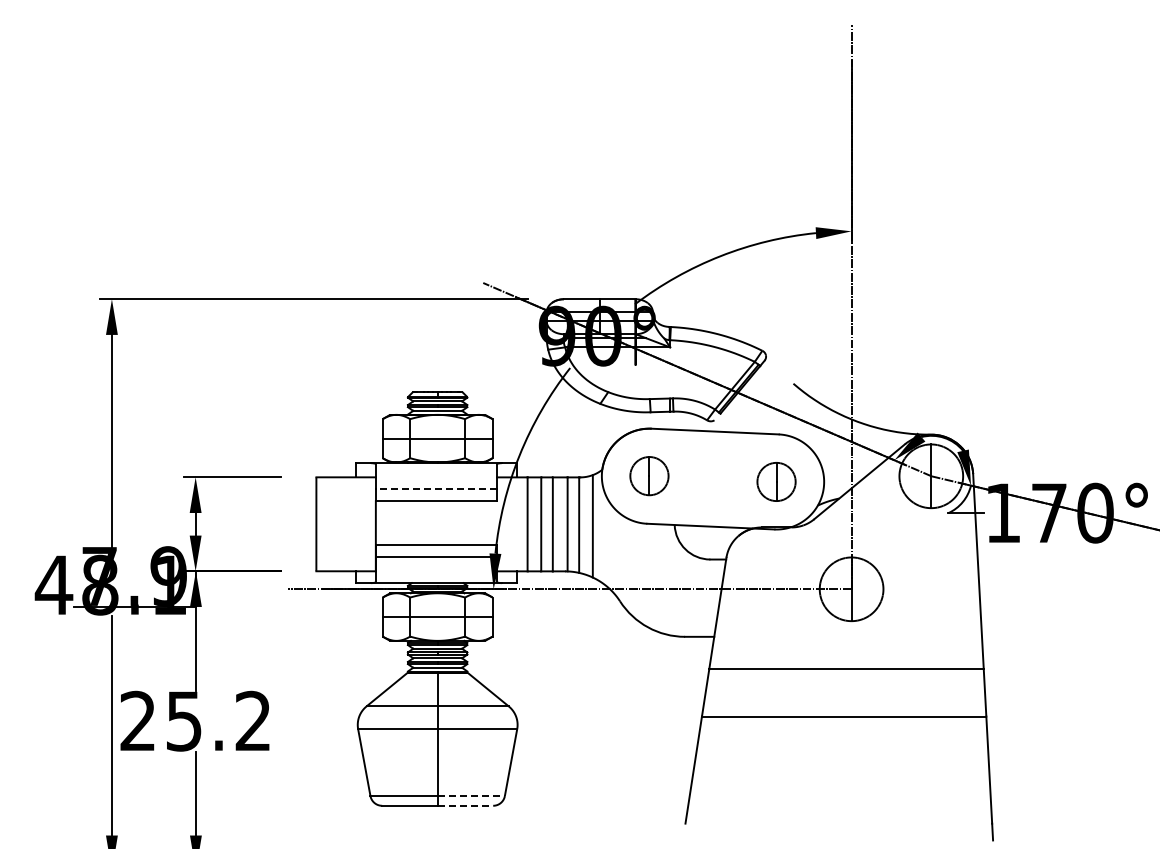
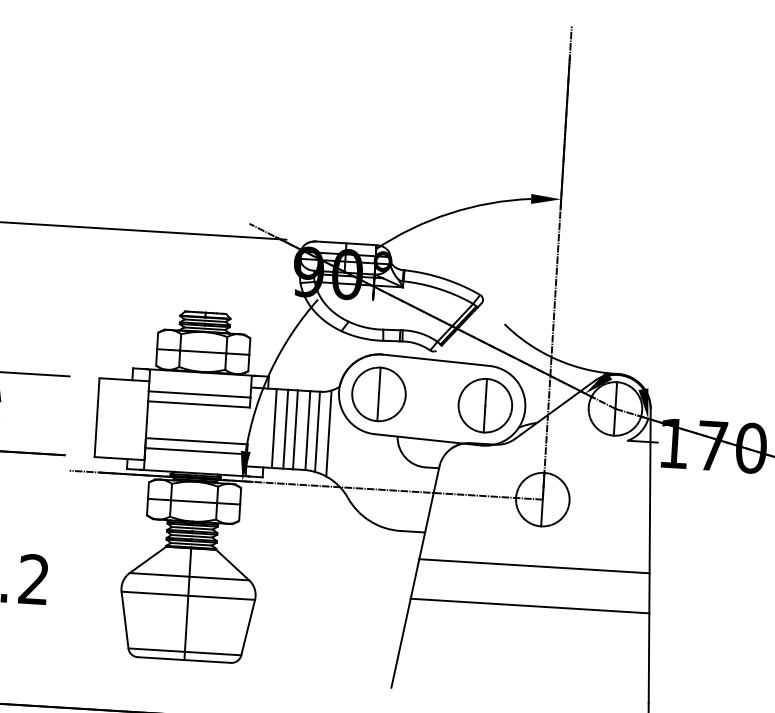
part: (649, 475) -> (379, 393), size x1.67
part: (776, 481) -> (485, 405), size x1.67
line: (436, 489) -> (199, 394), dashed -> solid
line: (471, 796) -> (213, 653), dashed -> solid
line: (465, 805) -> (207, 661), dashed -> solid

